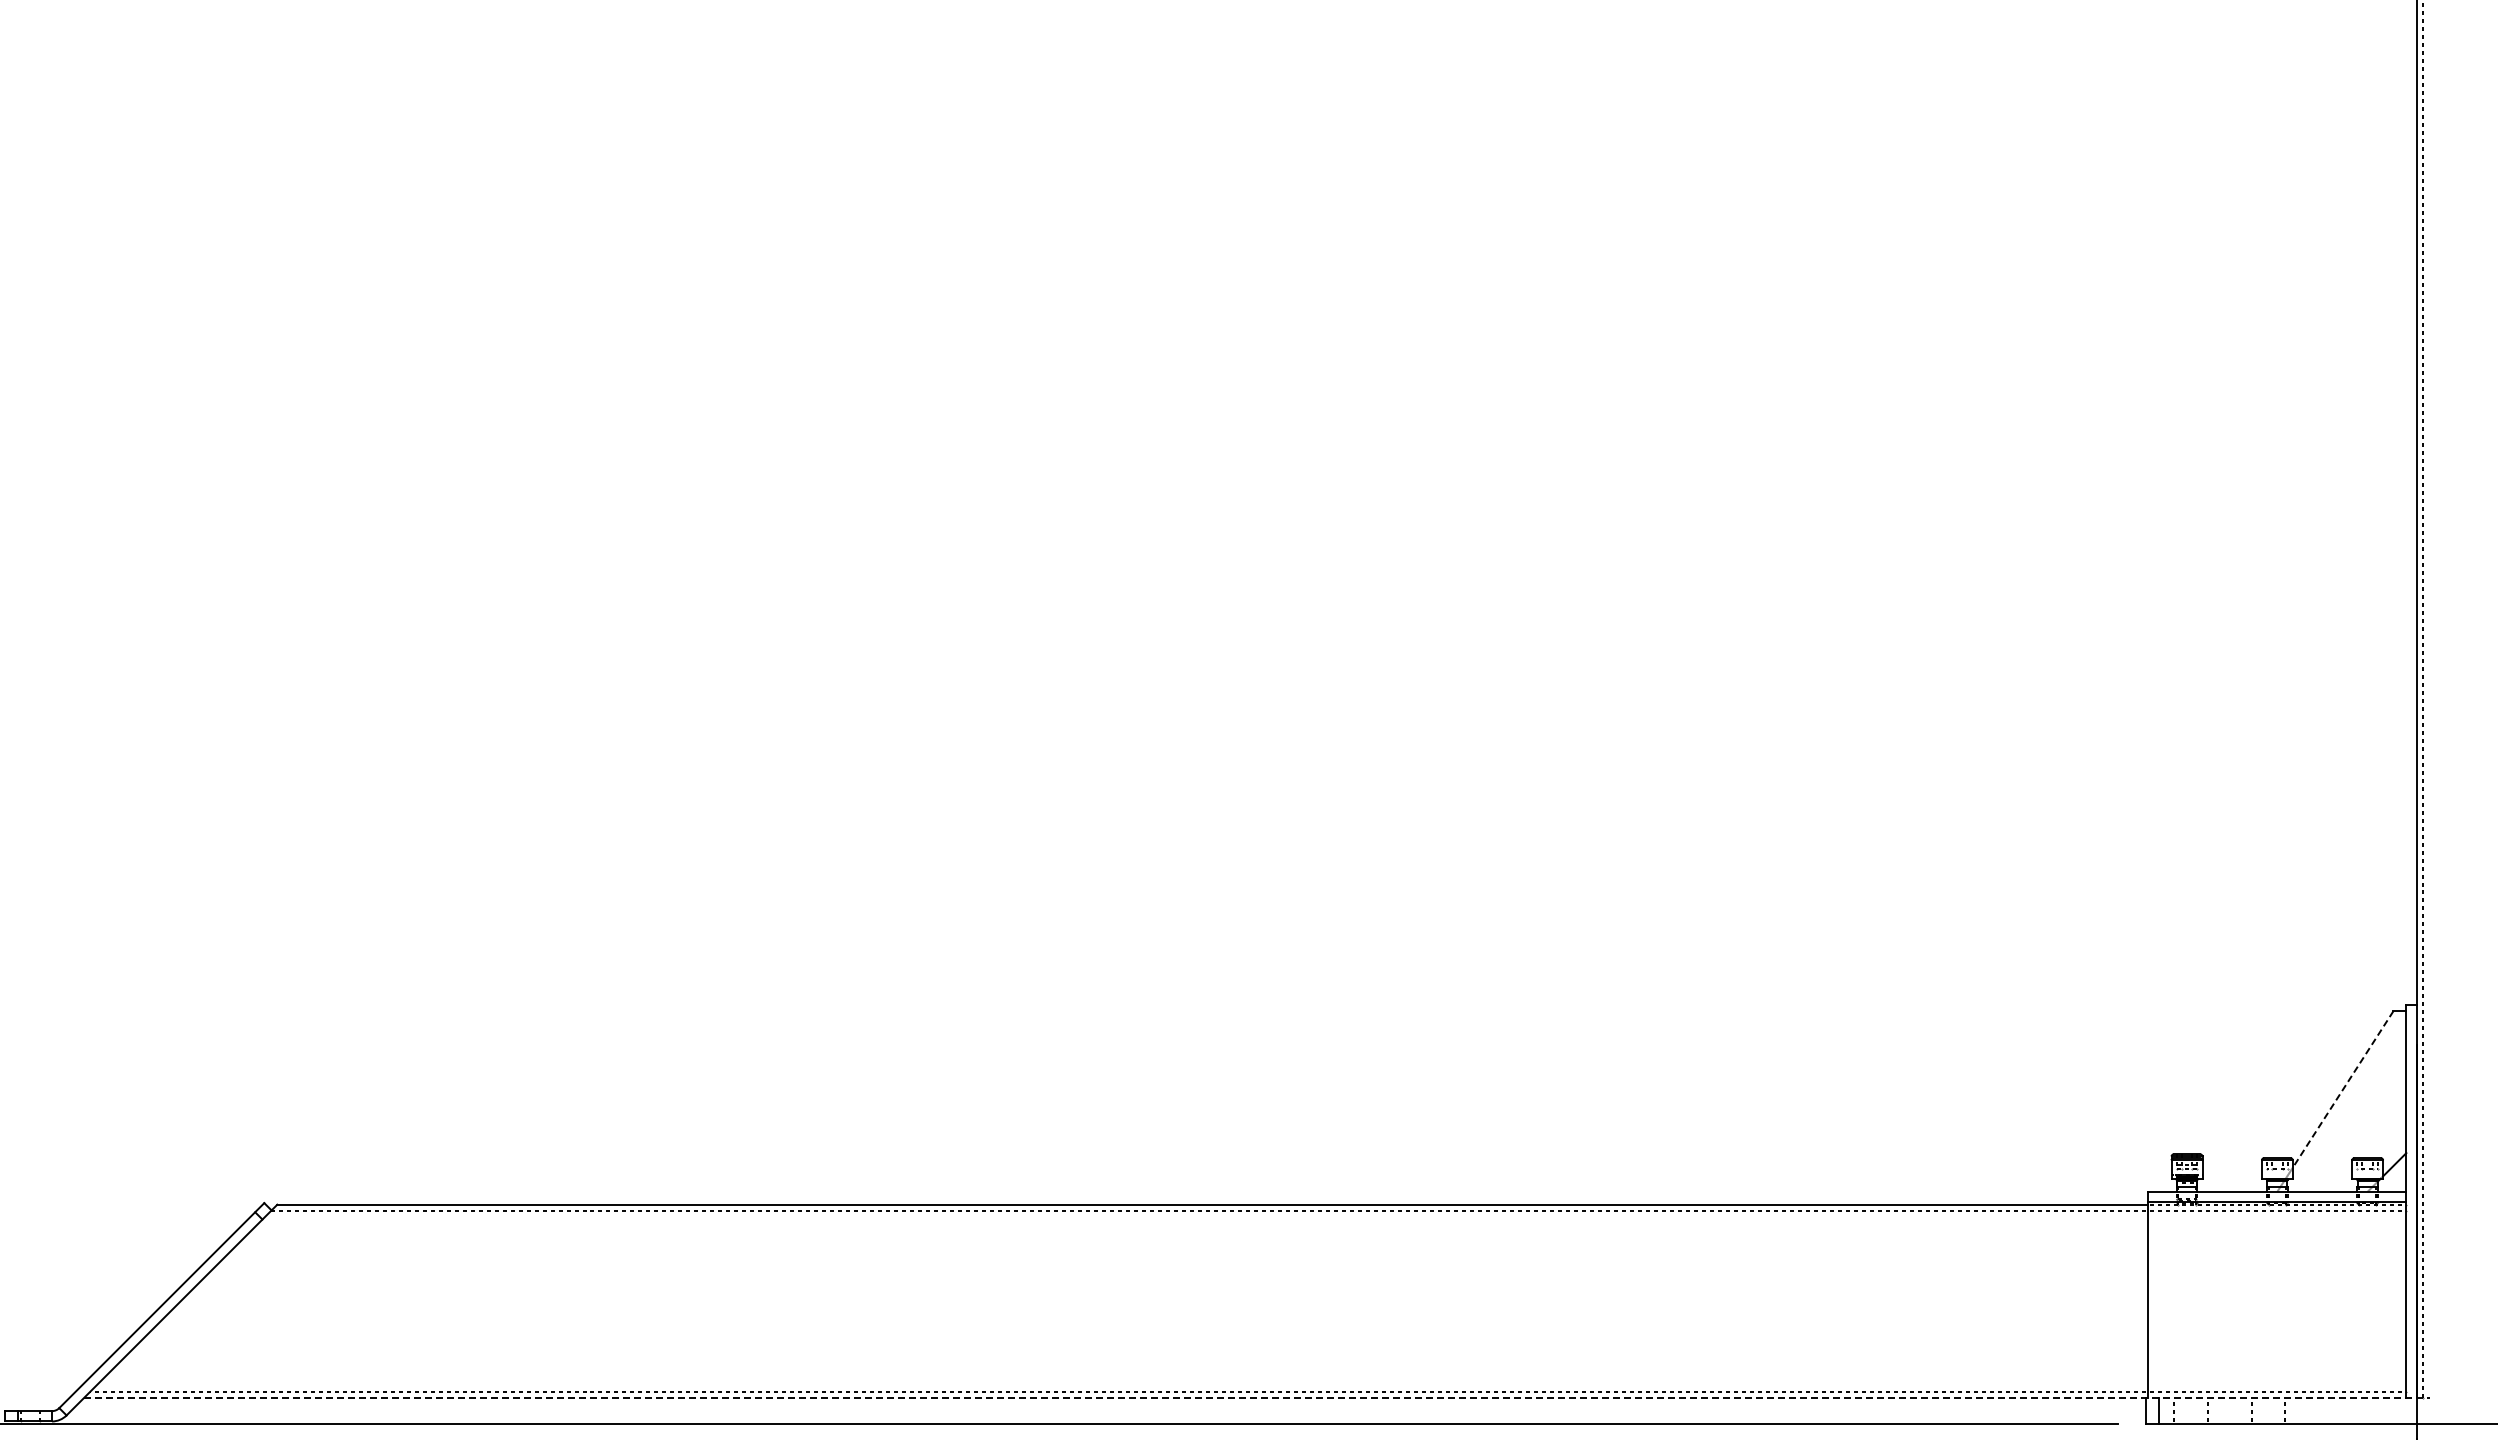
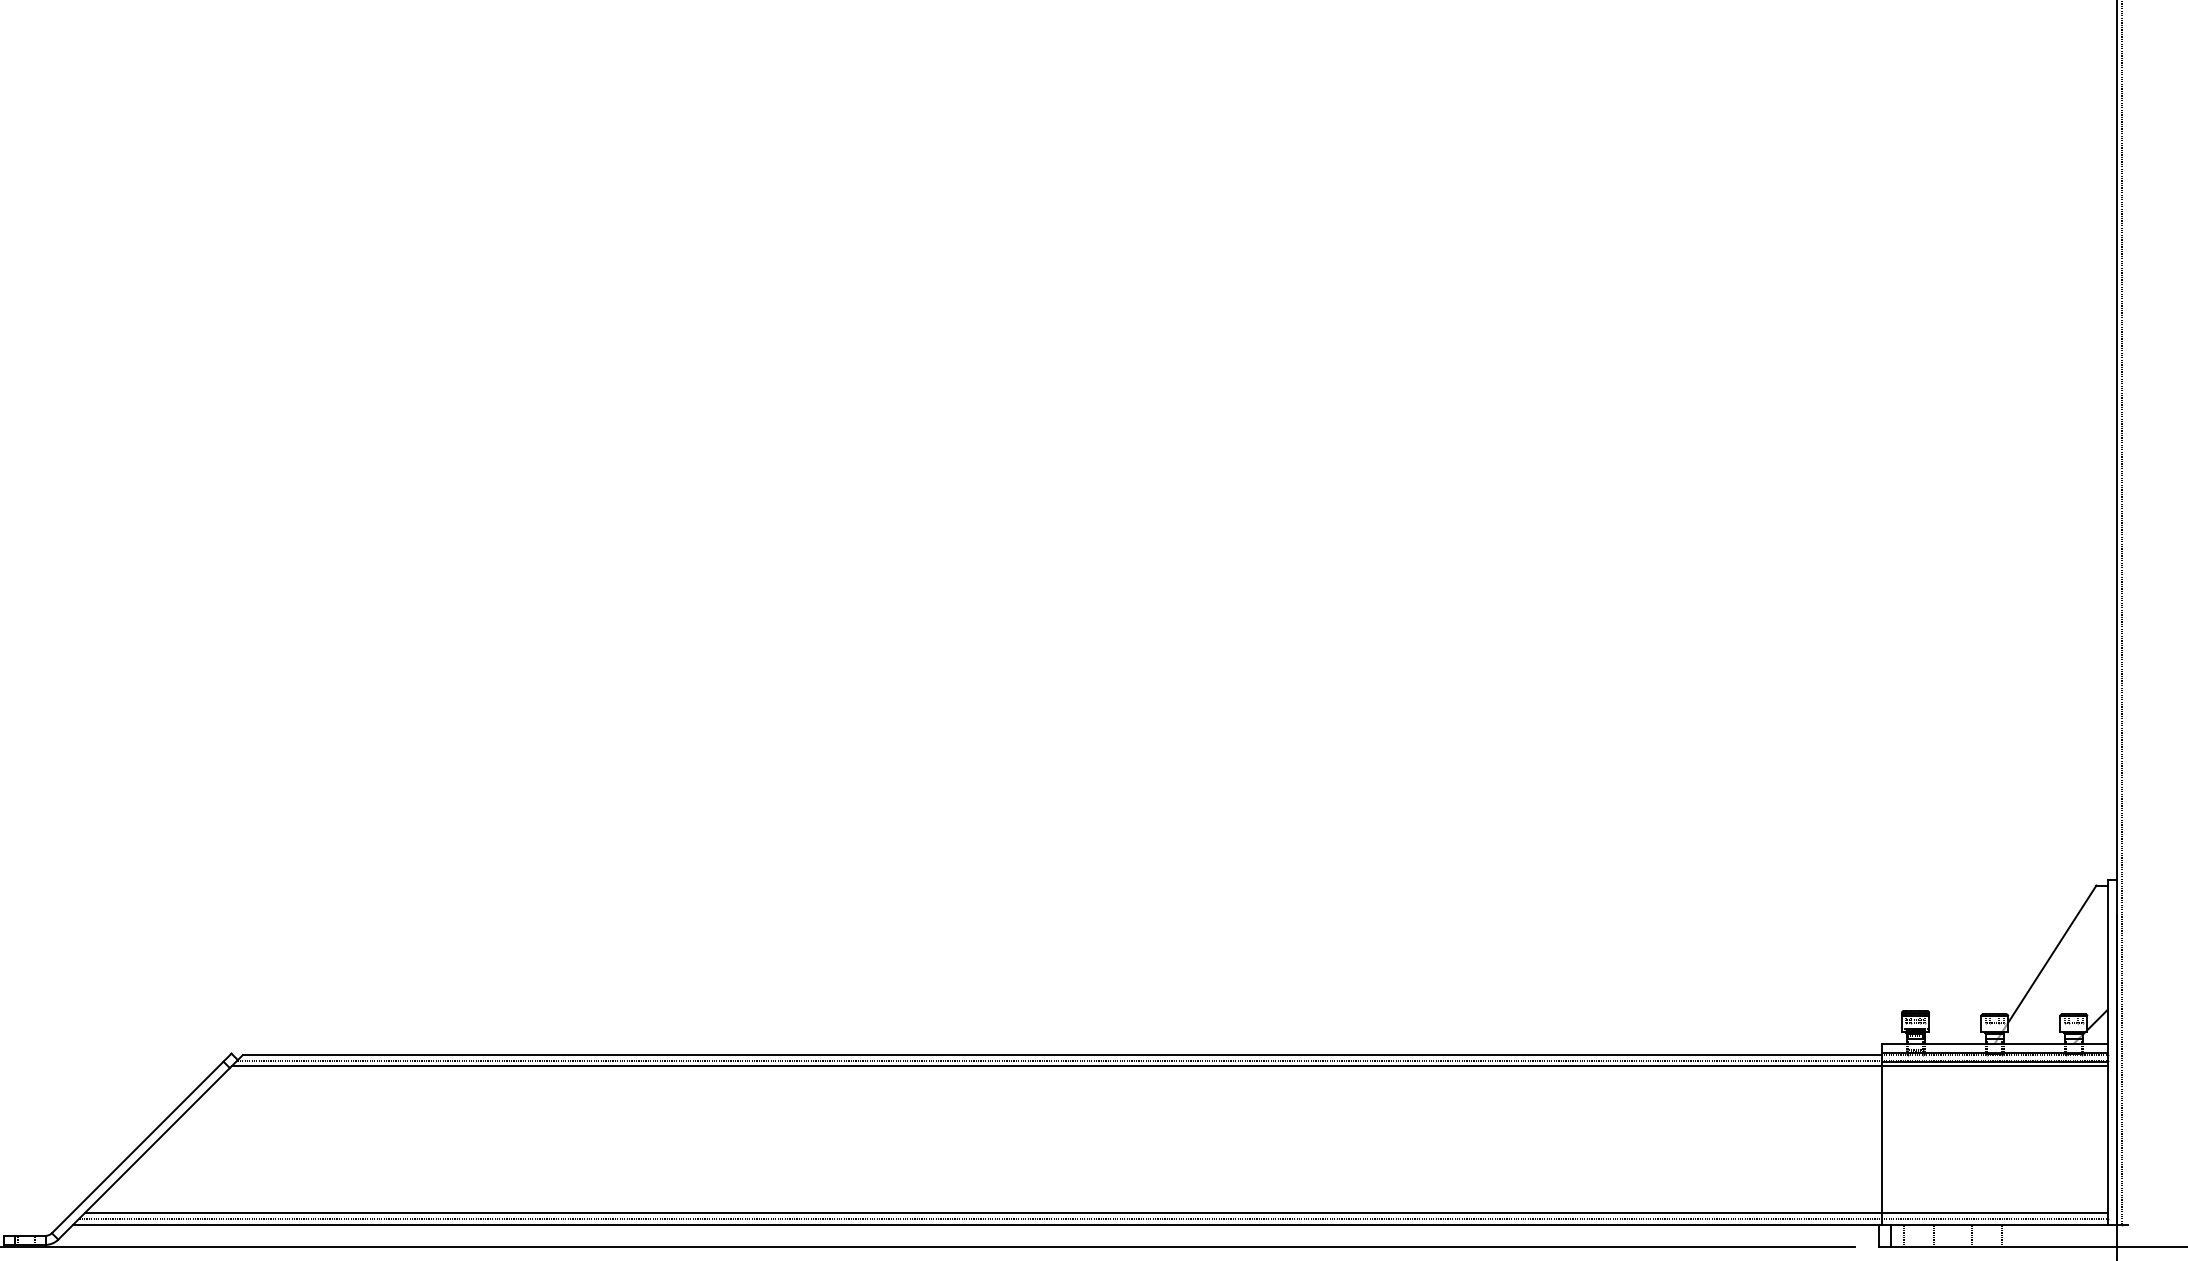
line: (2342, 1089) -> (2051, 954), dashed -> solid
line: (2277, 1212) -> (1994, 1061), added
line: (1335, 1217) -> (1169, 1066), added
line: (1251, 1385) -> (1096, 1213), added
line: (1256, 1398) -> (1100, 1224), dashed -> solid

